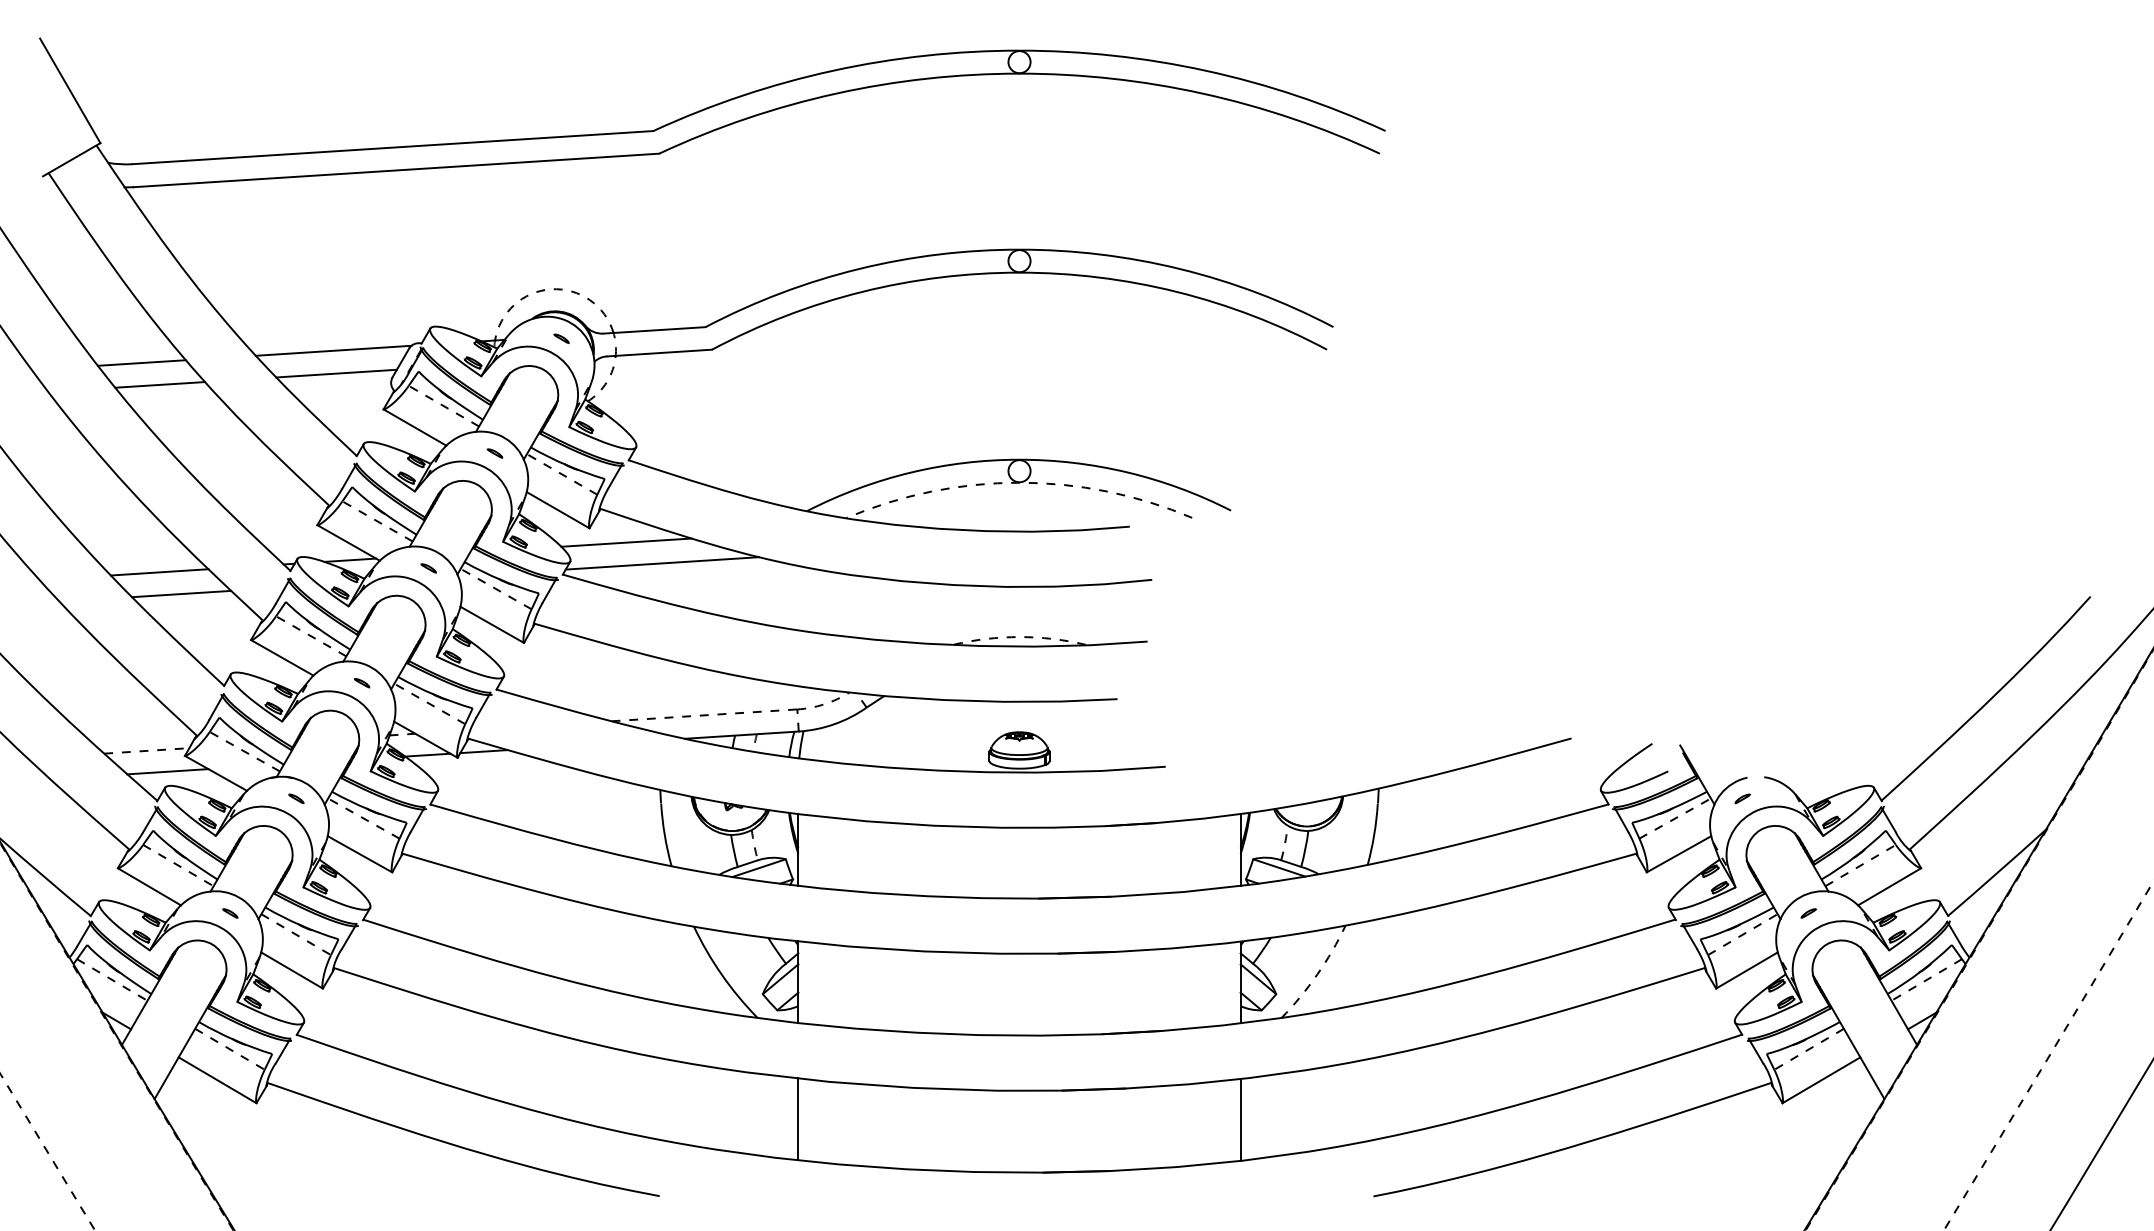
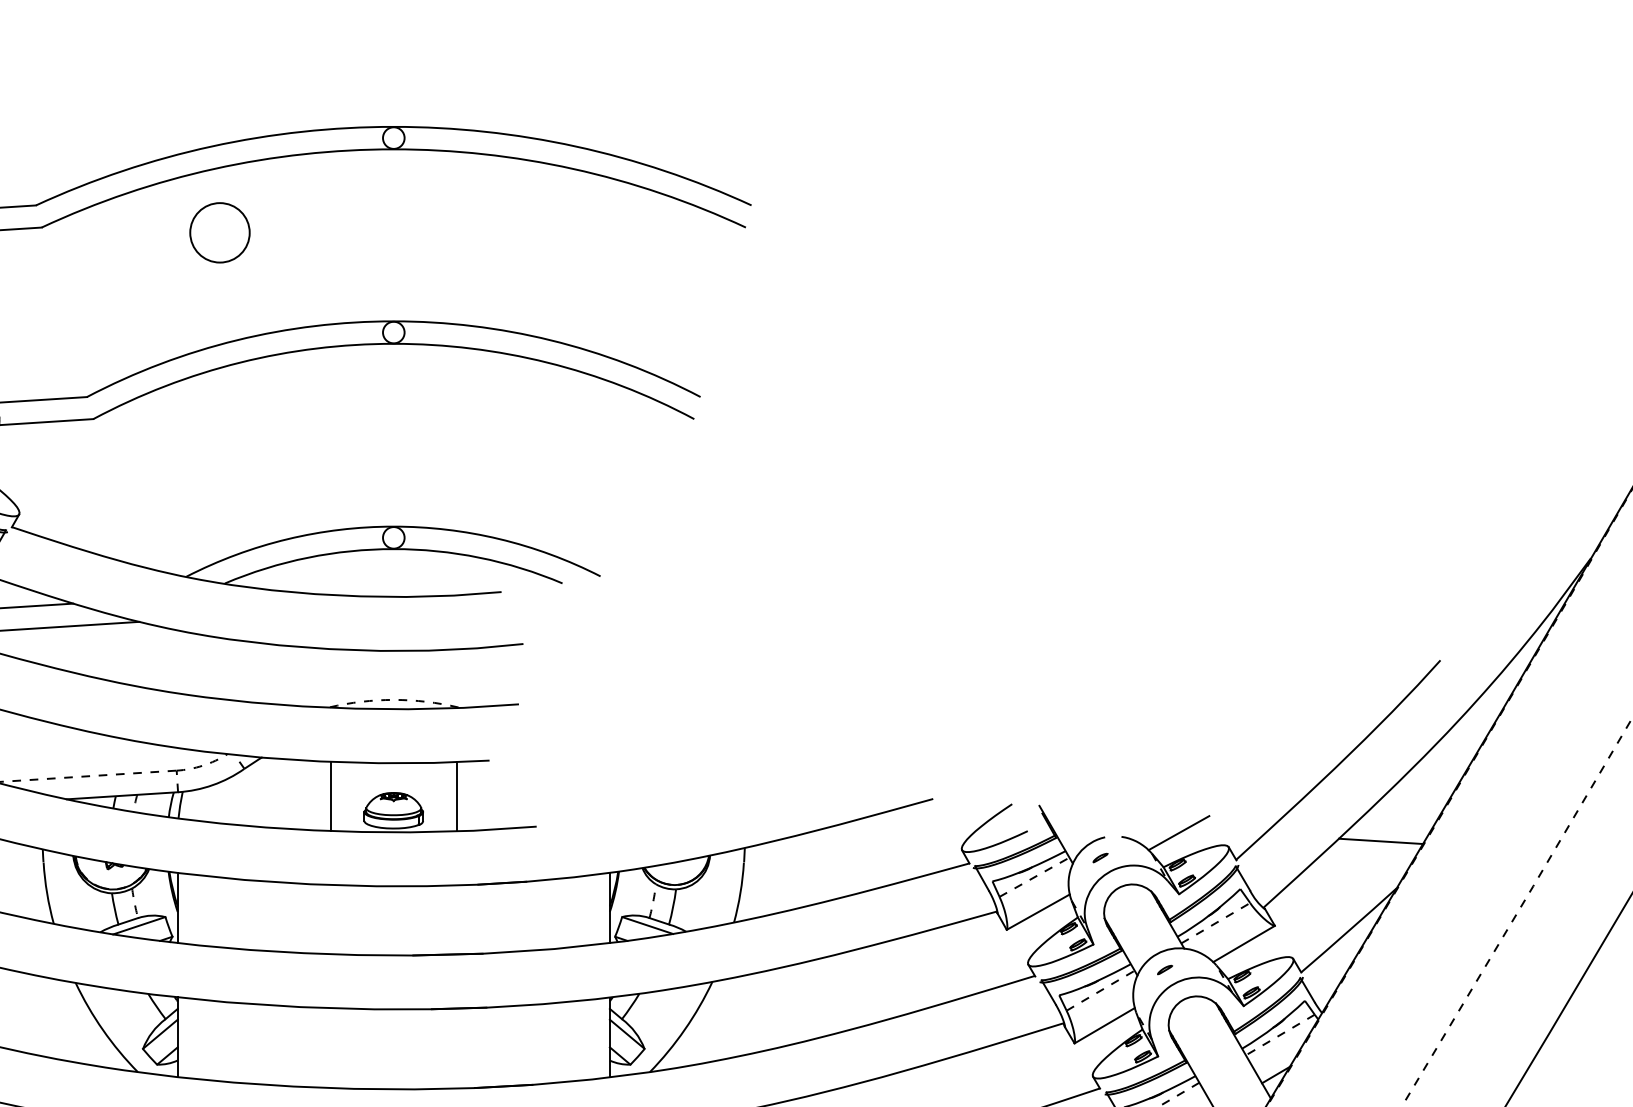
circle: (841, 158) -> (219, 232), added
arc: (1019, 482) -> (393, 548), dashed -> solid
line: (955, 735) -> (331, 796), added
line: (1083, 735) -> (456, 796), added
line: (1822, 772) -> (1178, 832), added
line: (2029, 781) -> (1380, 841), added
arc: (1317, 974) -> (684, 1029), dashed -> solid

